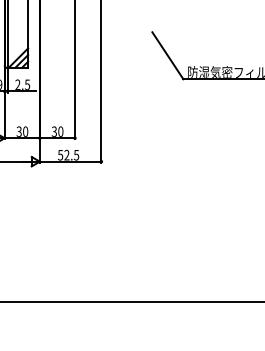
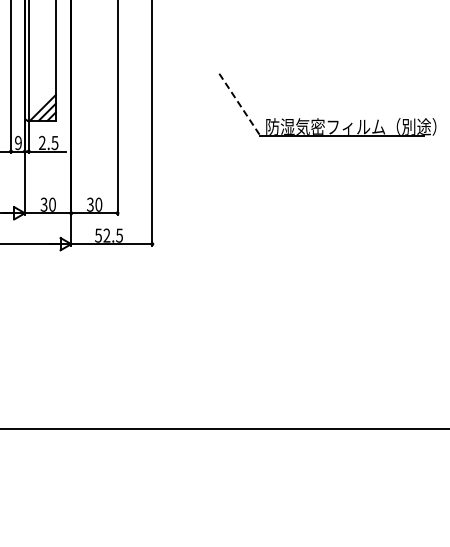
line: (168, 56) -> (240, 105), solid -> dashed

